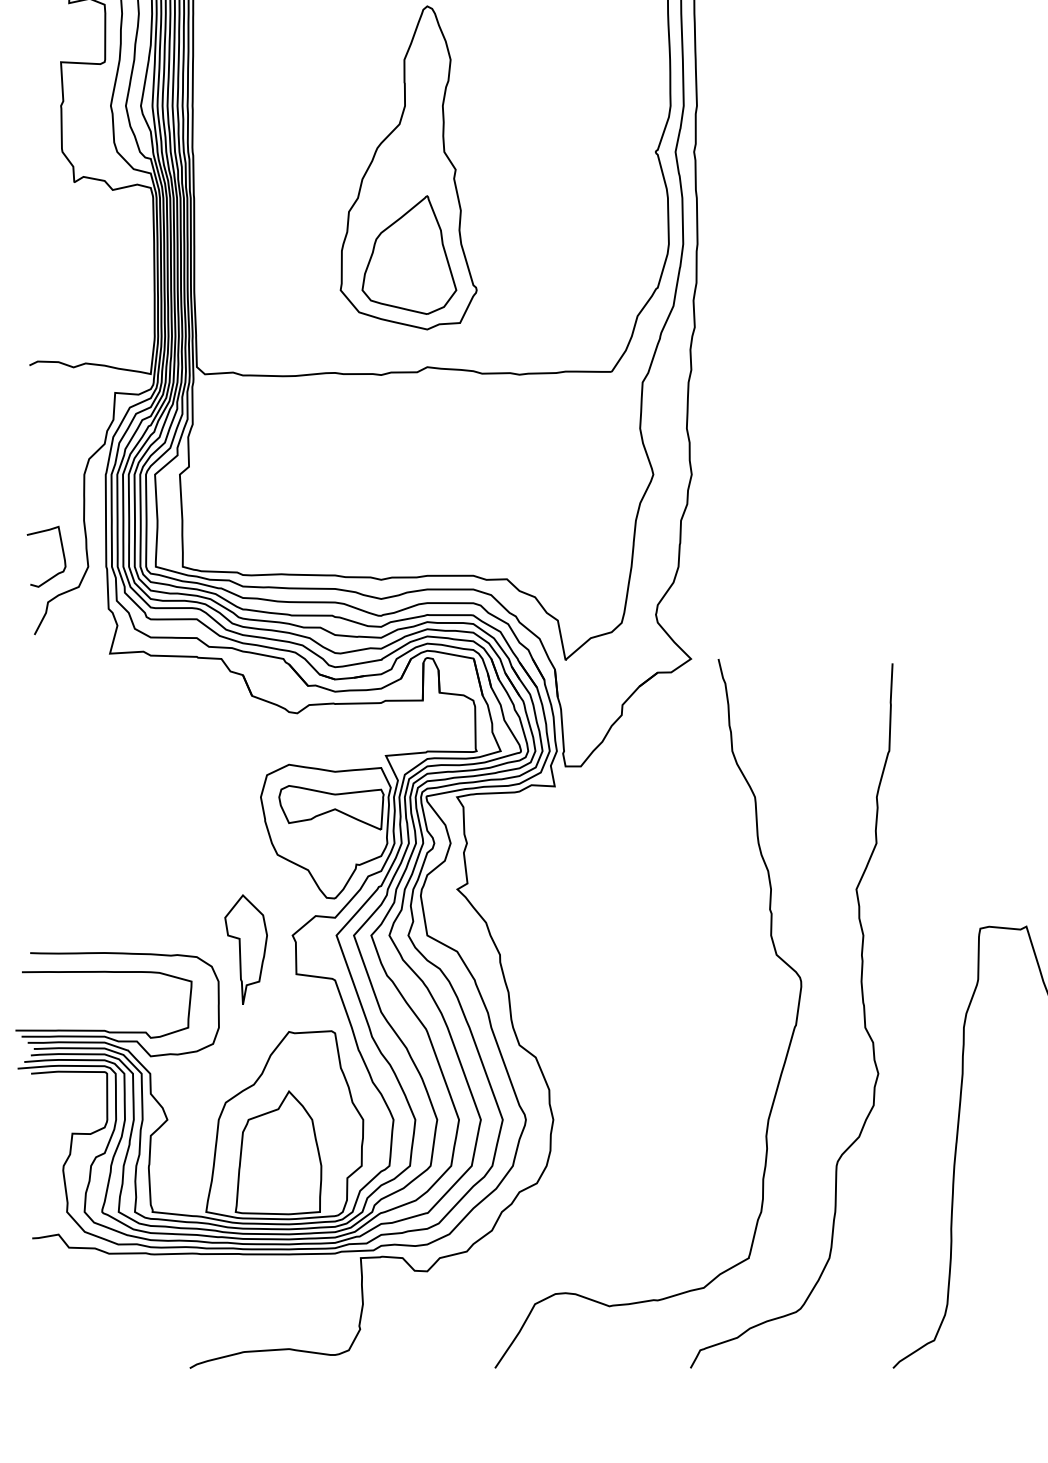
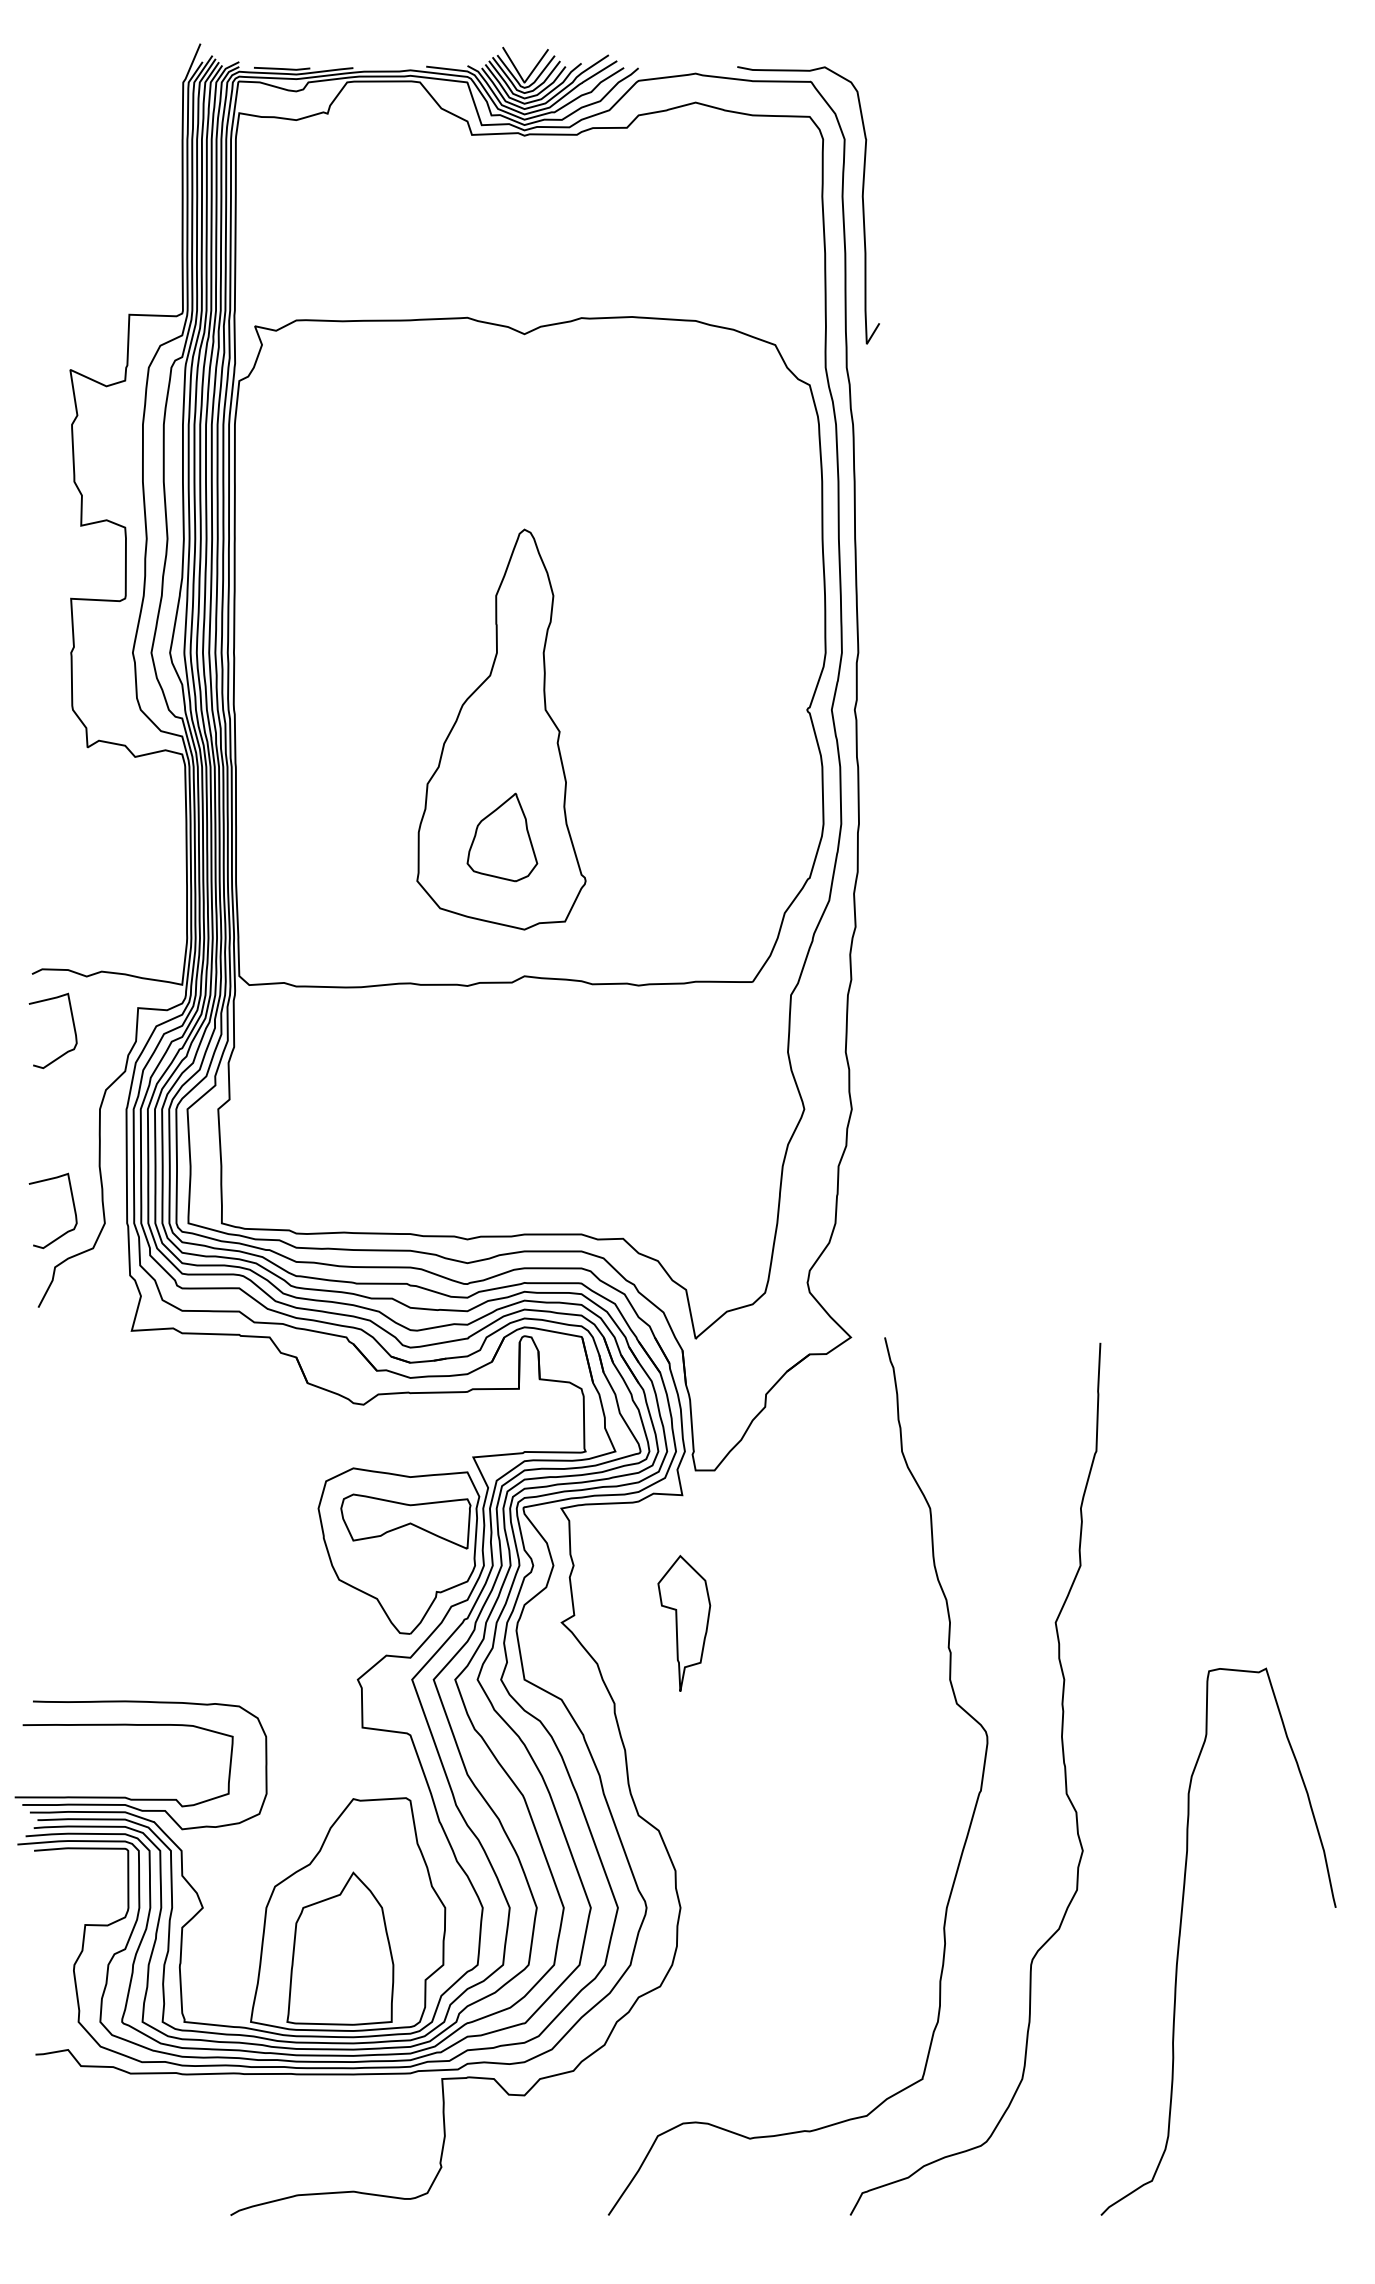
part: (409, 255) -> (502, 837), size x0.6
curve: (62, 409) -> (73, 1028), added
part: (246, 949) -> (684, 1622), moved

